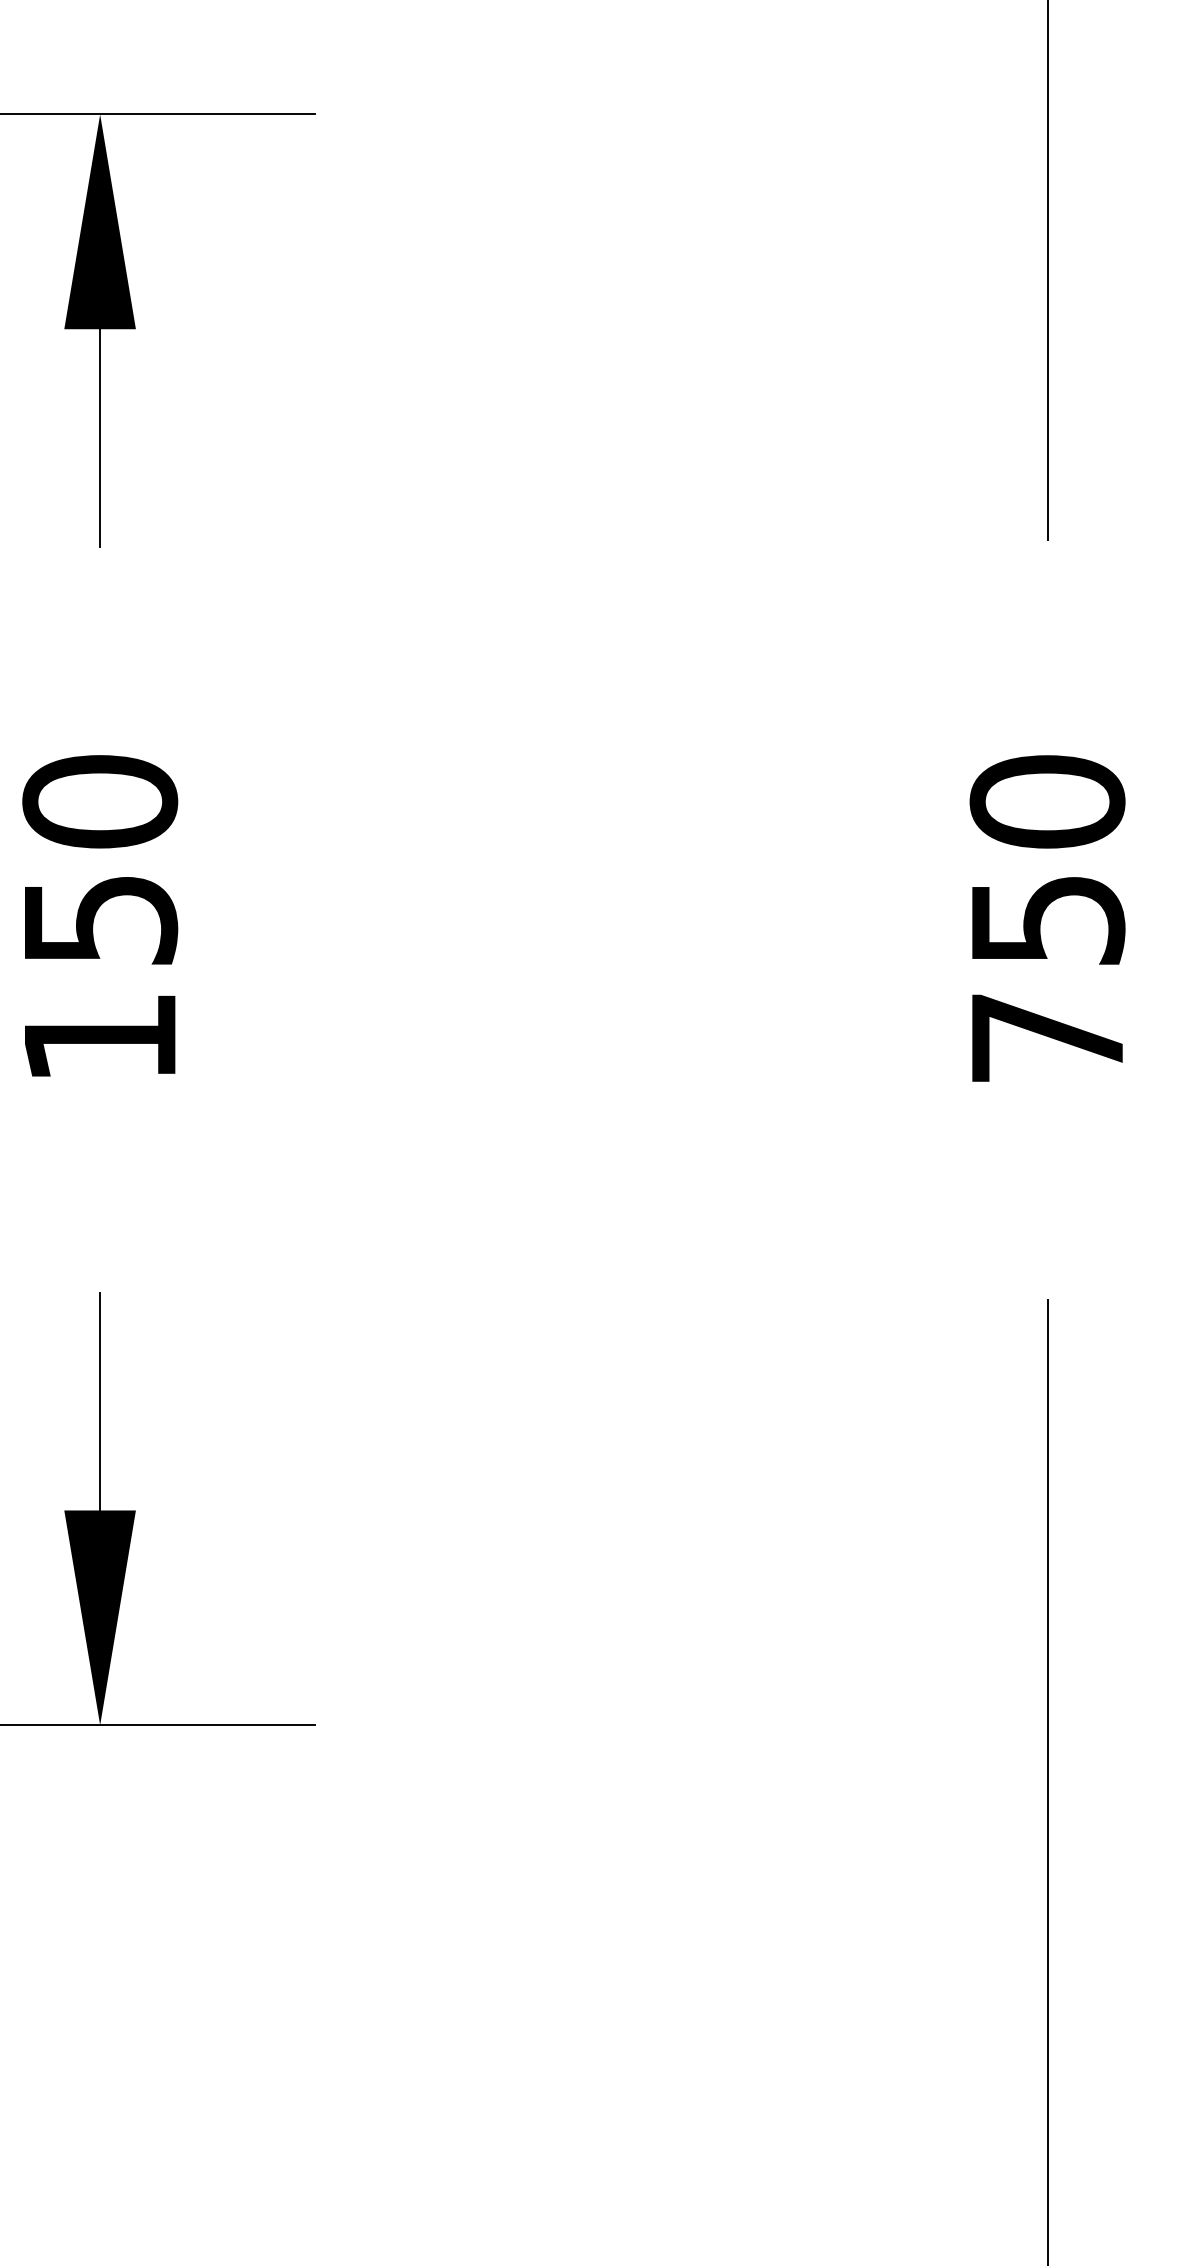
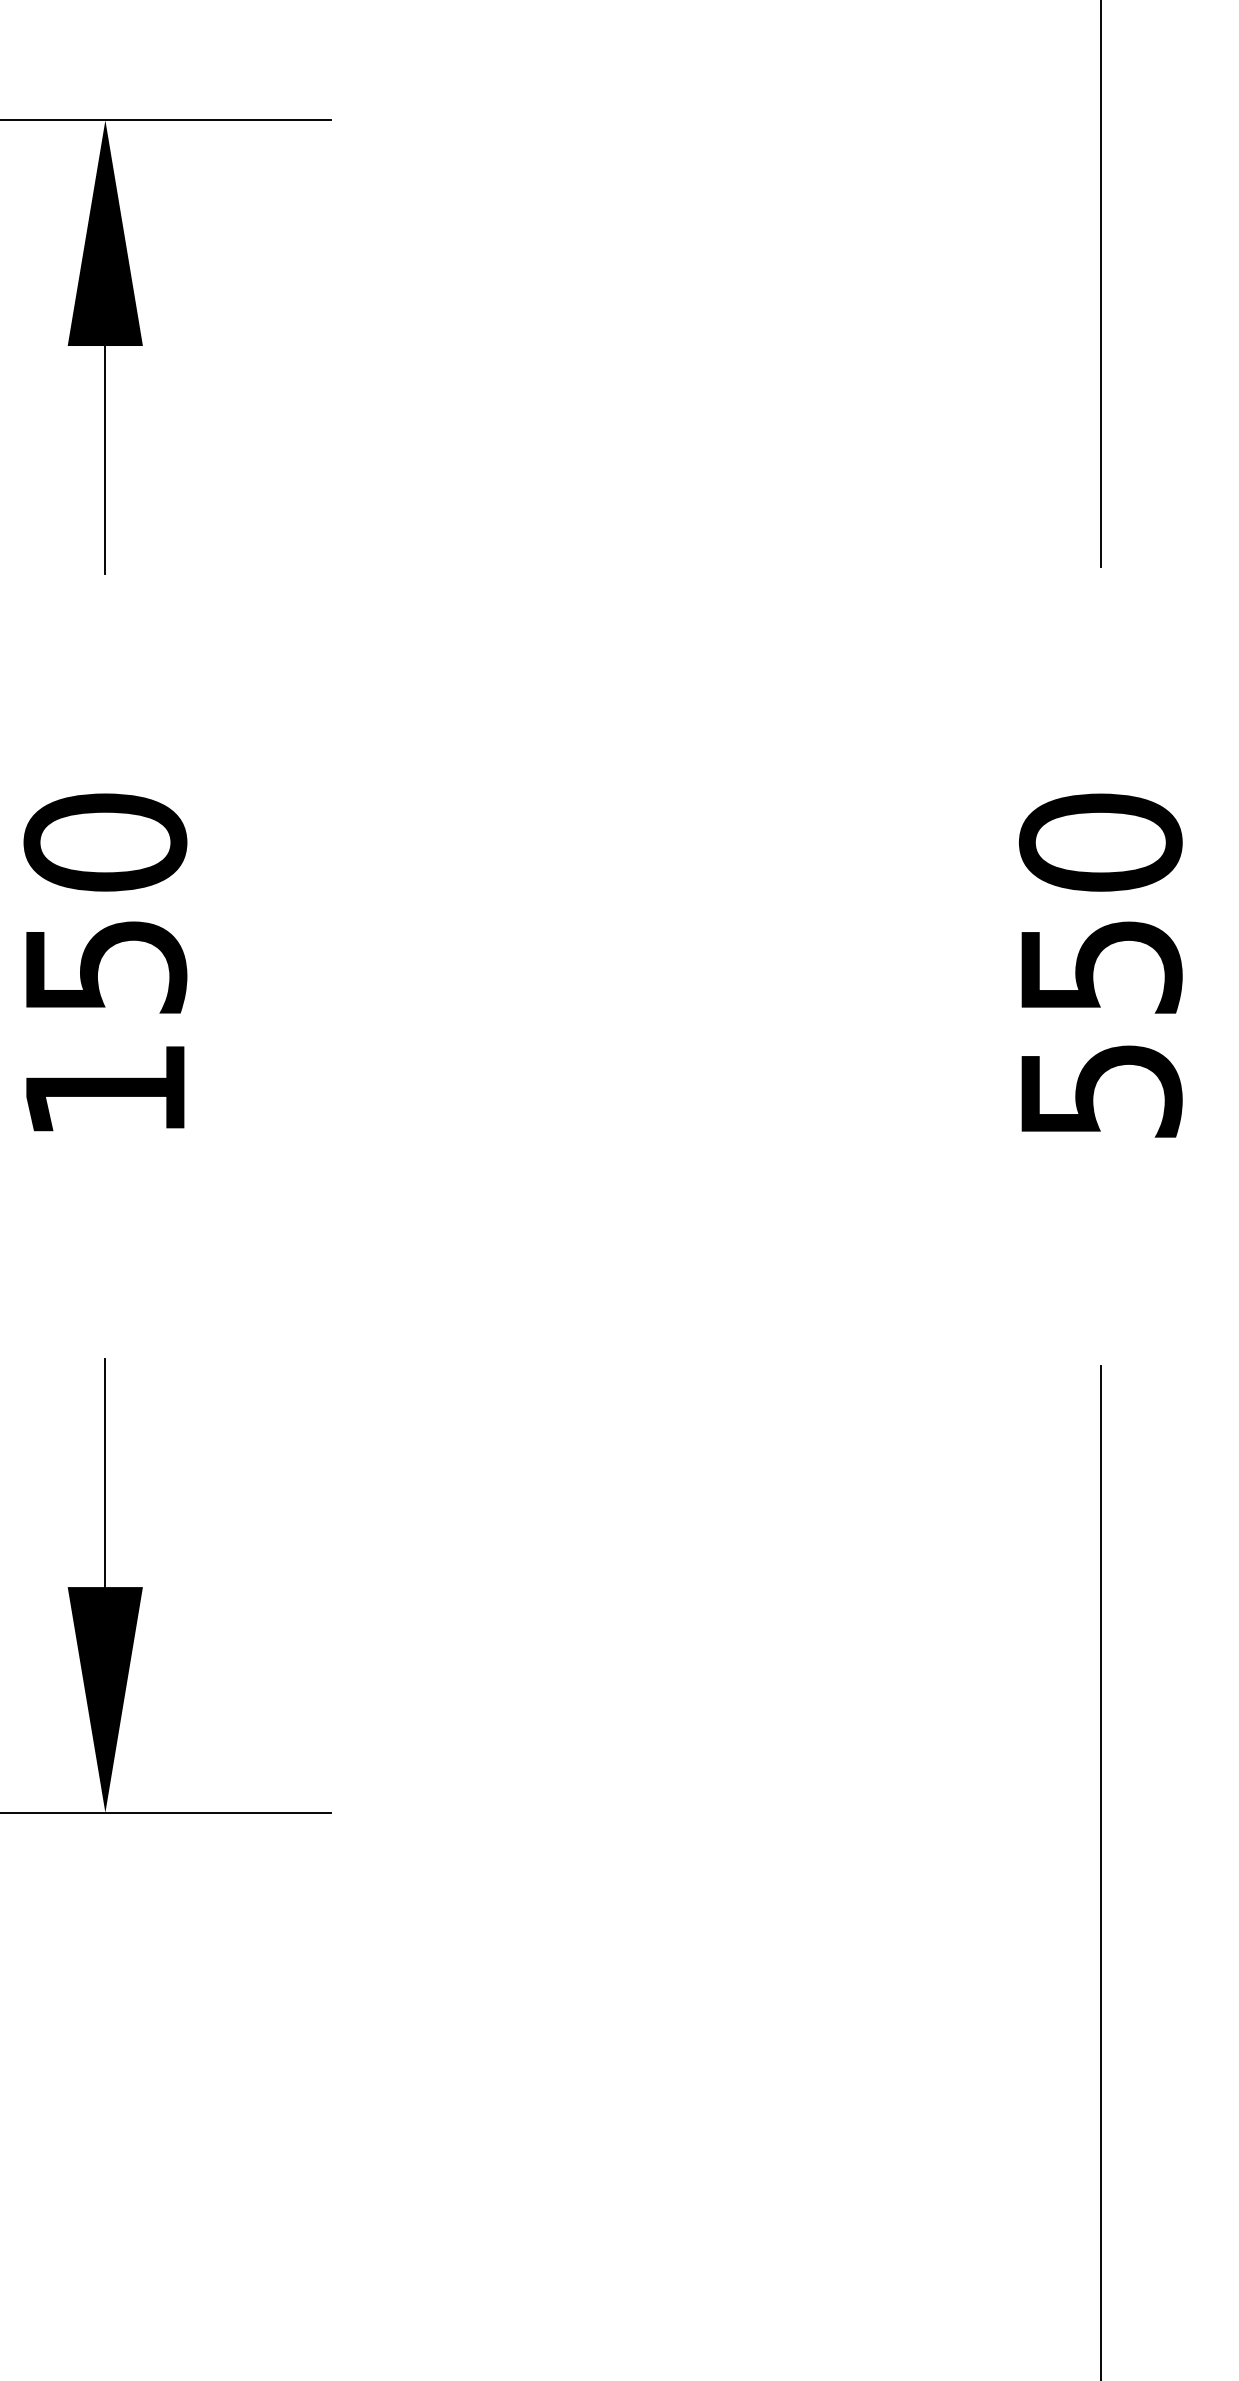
text: (1048, 1038) -> (1101, 1091), 750 -> 550

